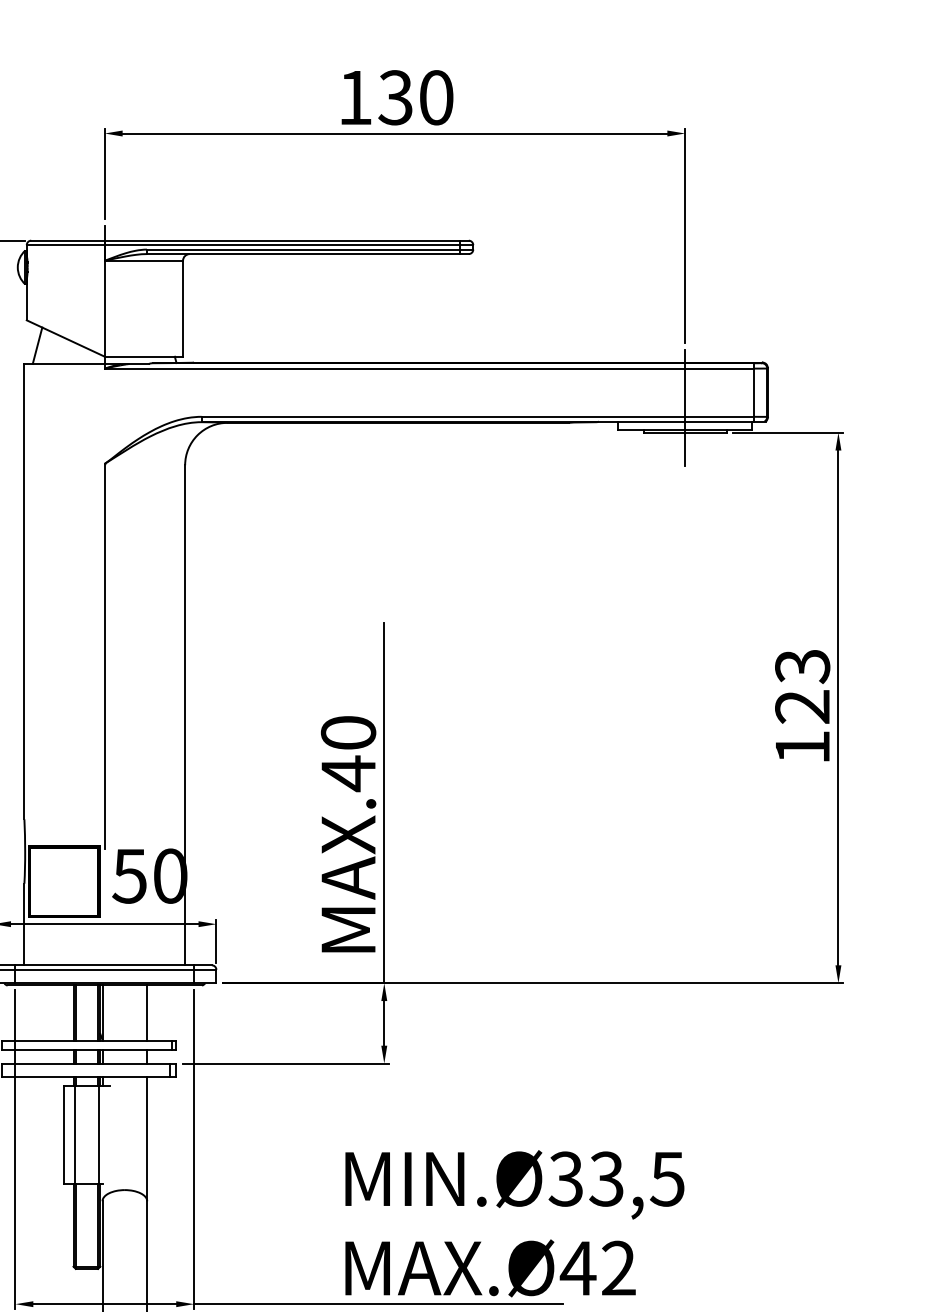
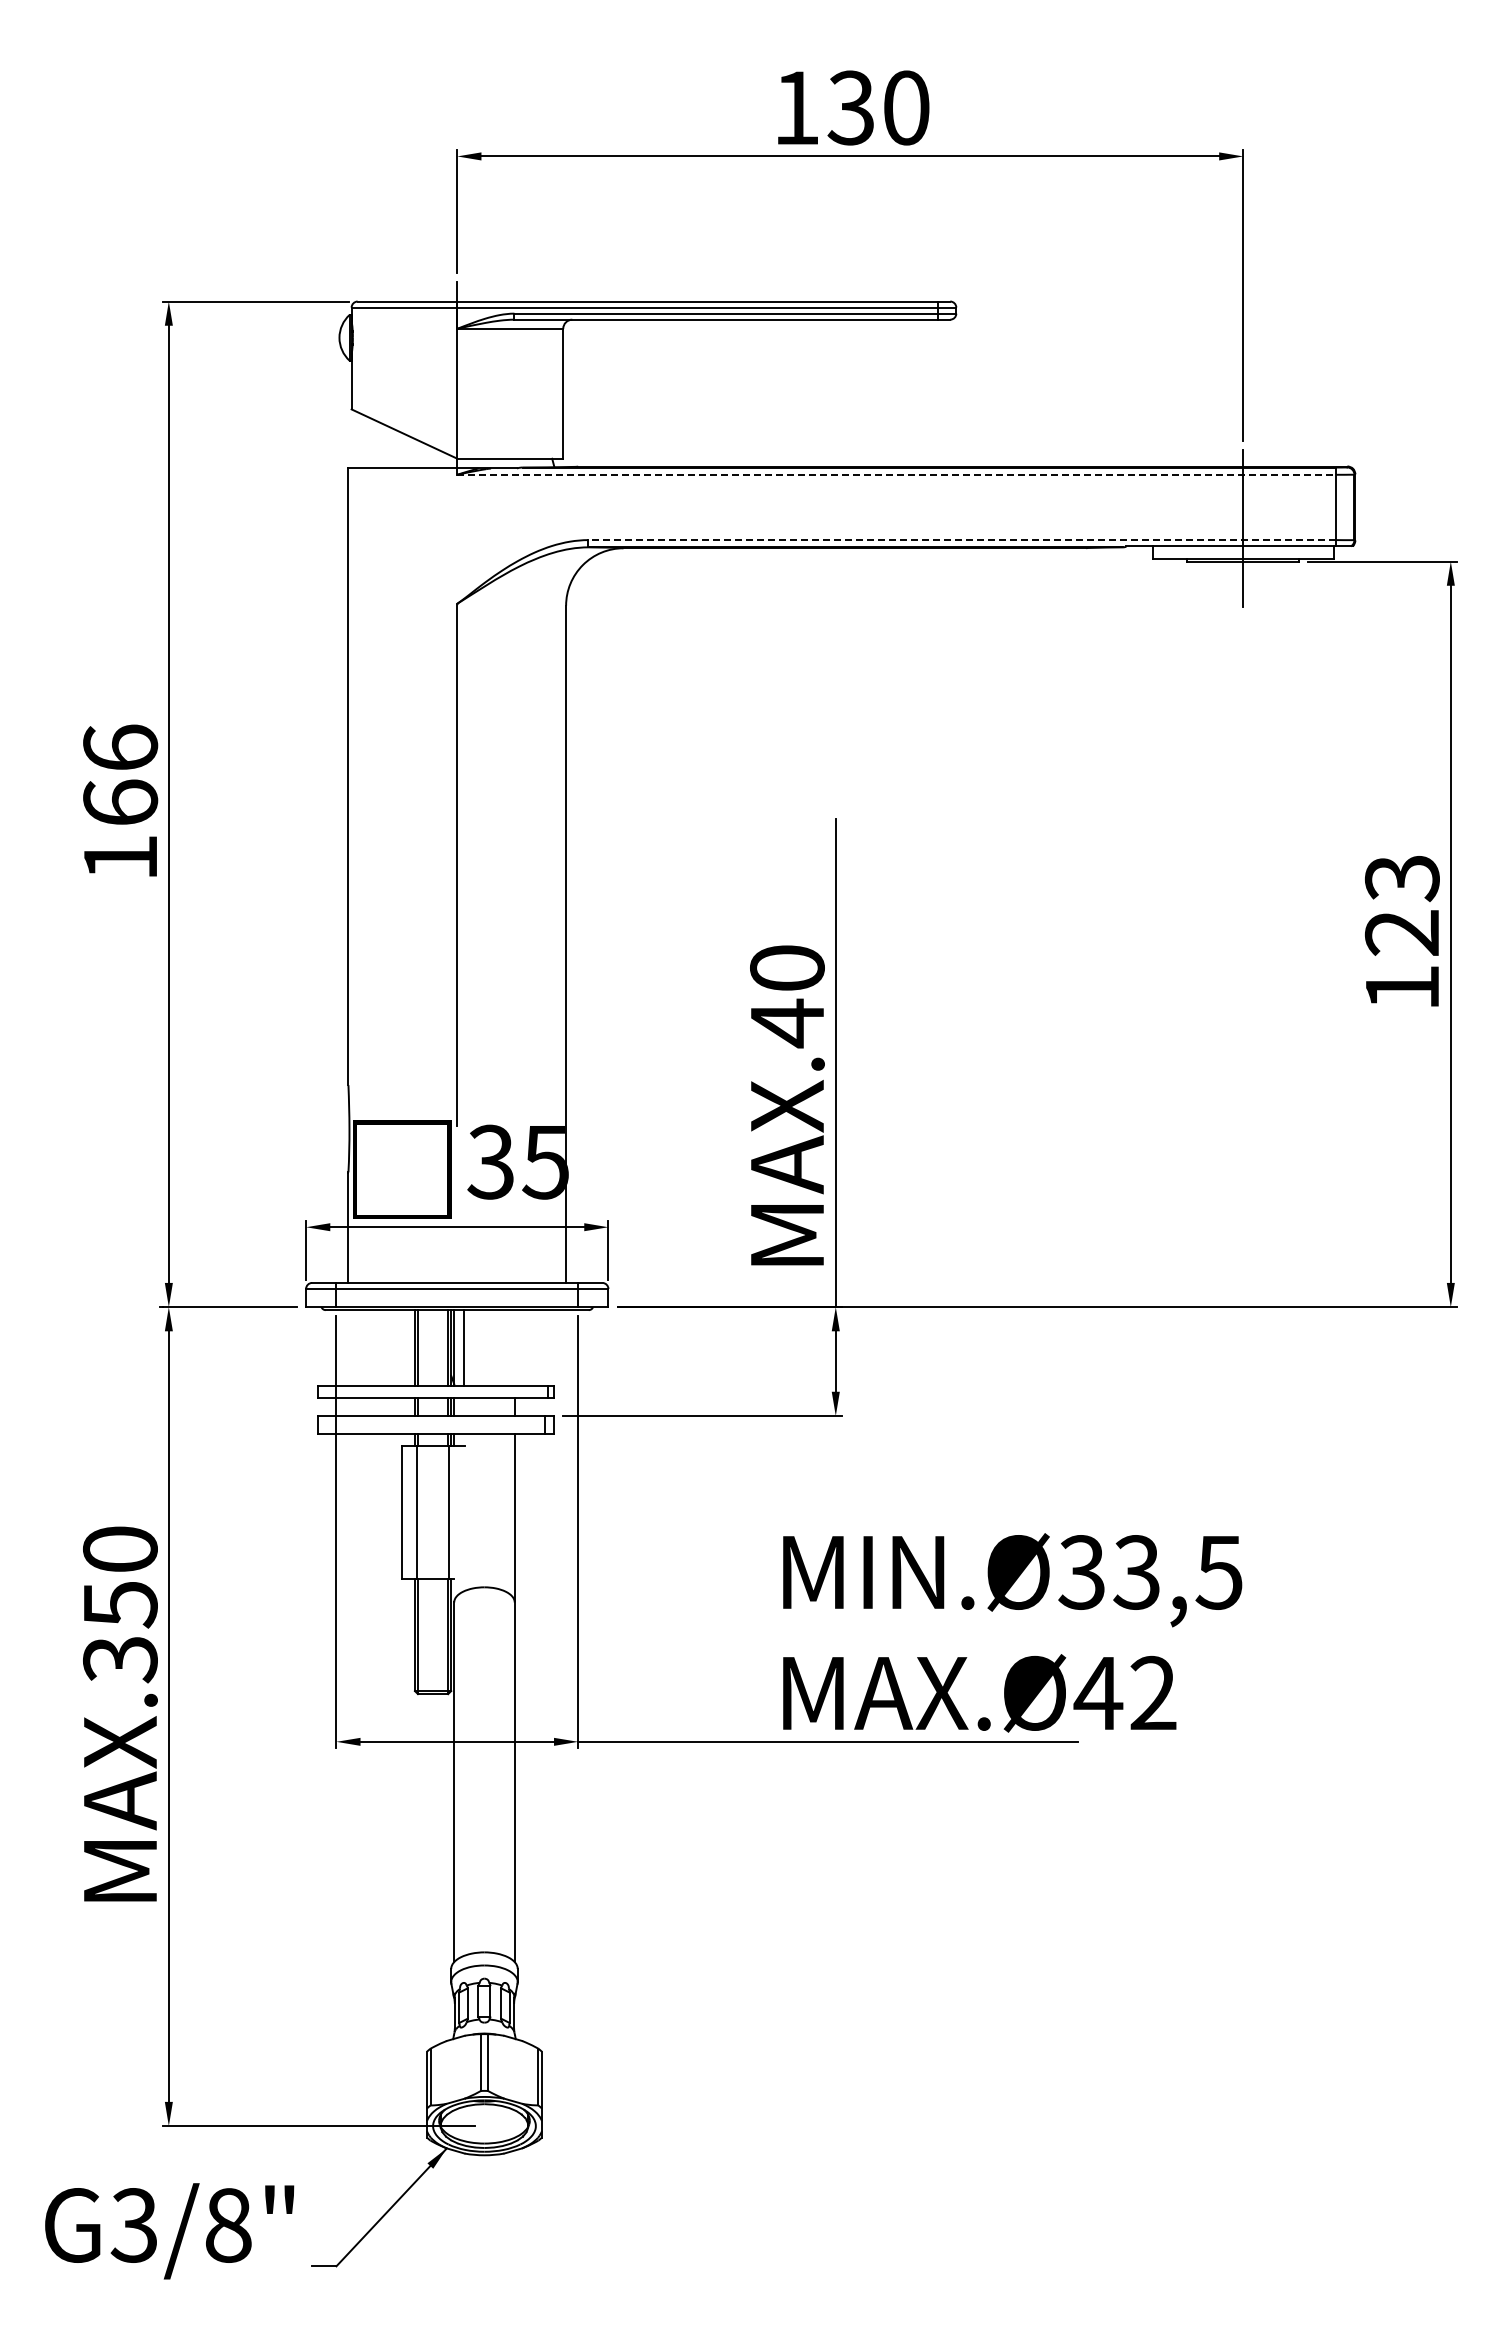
line: (37, 345) -> (365, 443), removed
line: (429, 368) -> (896, 474), solid -> dashed
line: (477, 417) -> (962, 540), solid -> dashed
text: (149, 875) -> (518, 1161), 50 -> 35
line: (147, 1013) -> (463, 1347), moved

